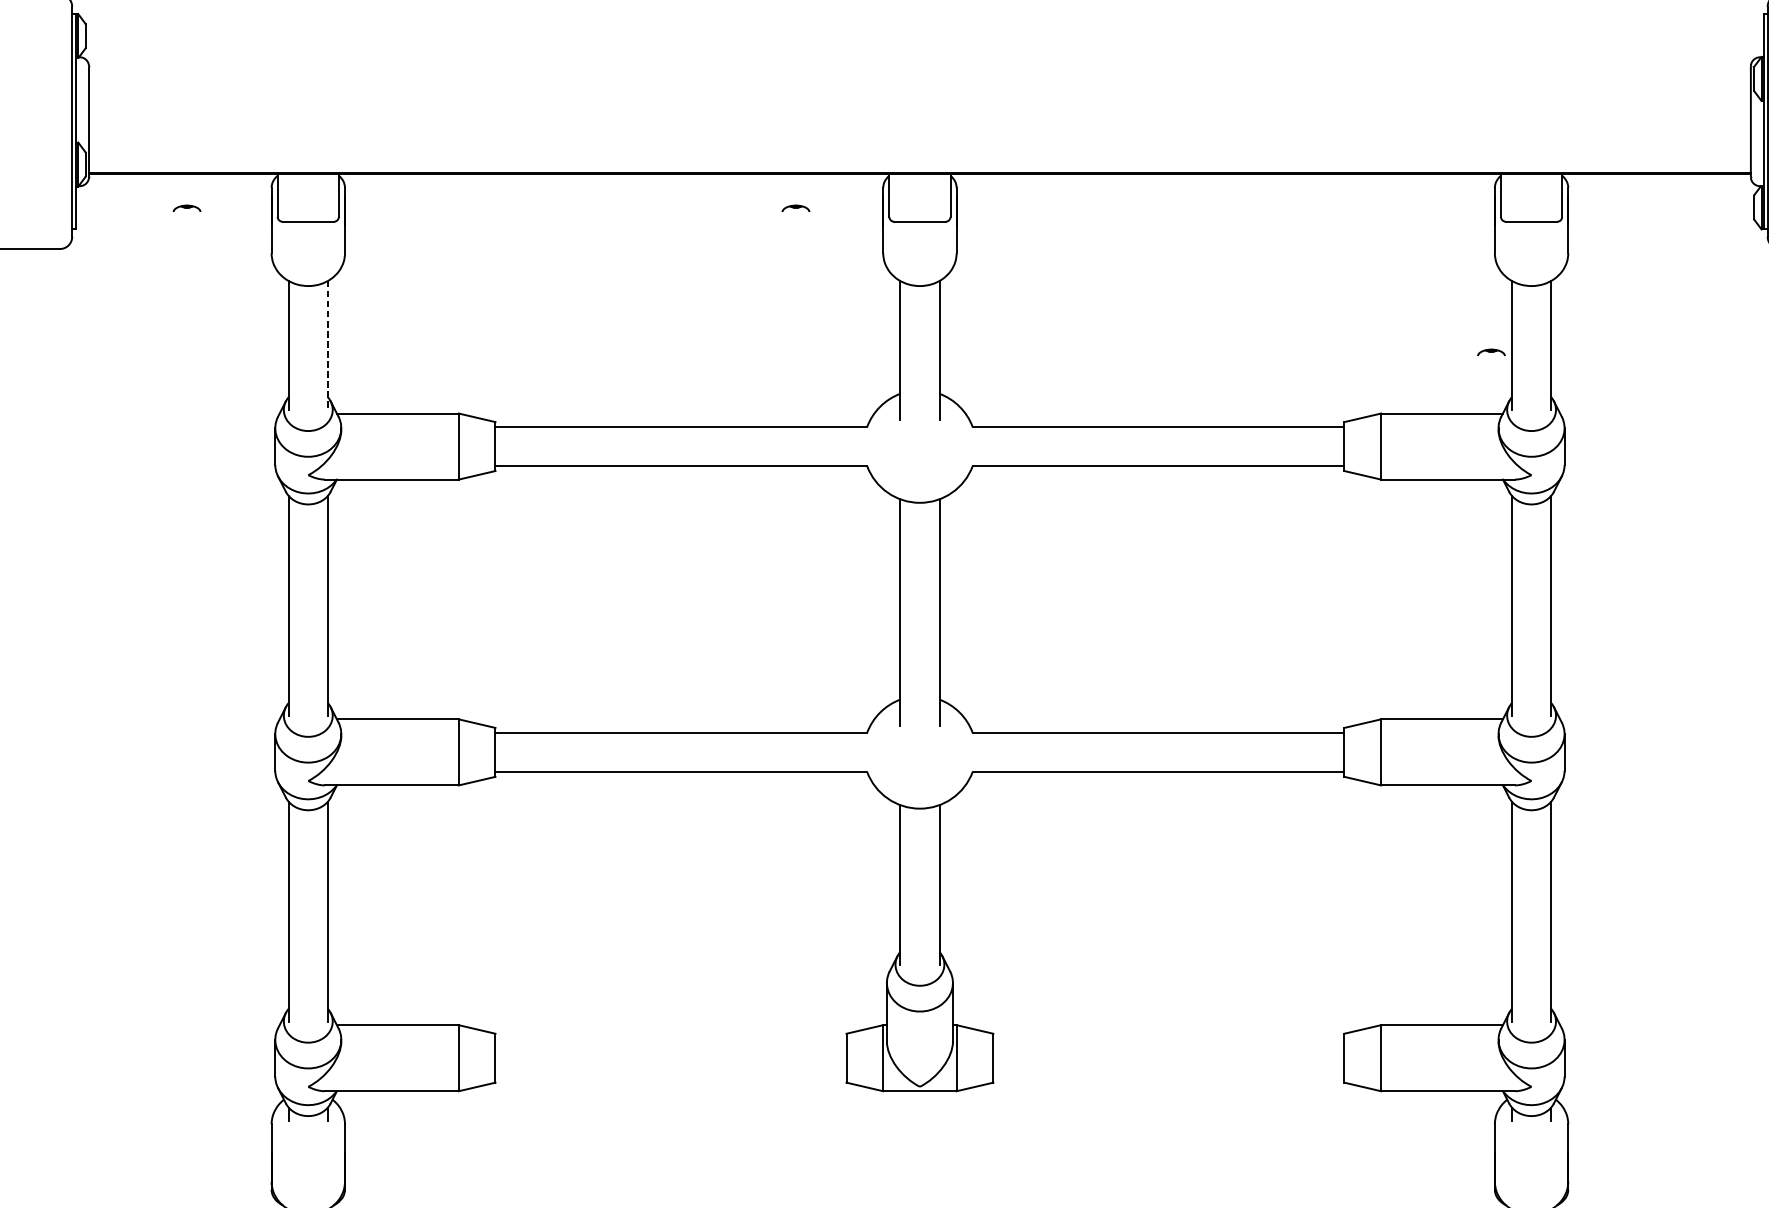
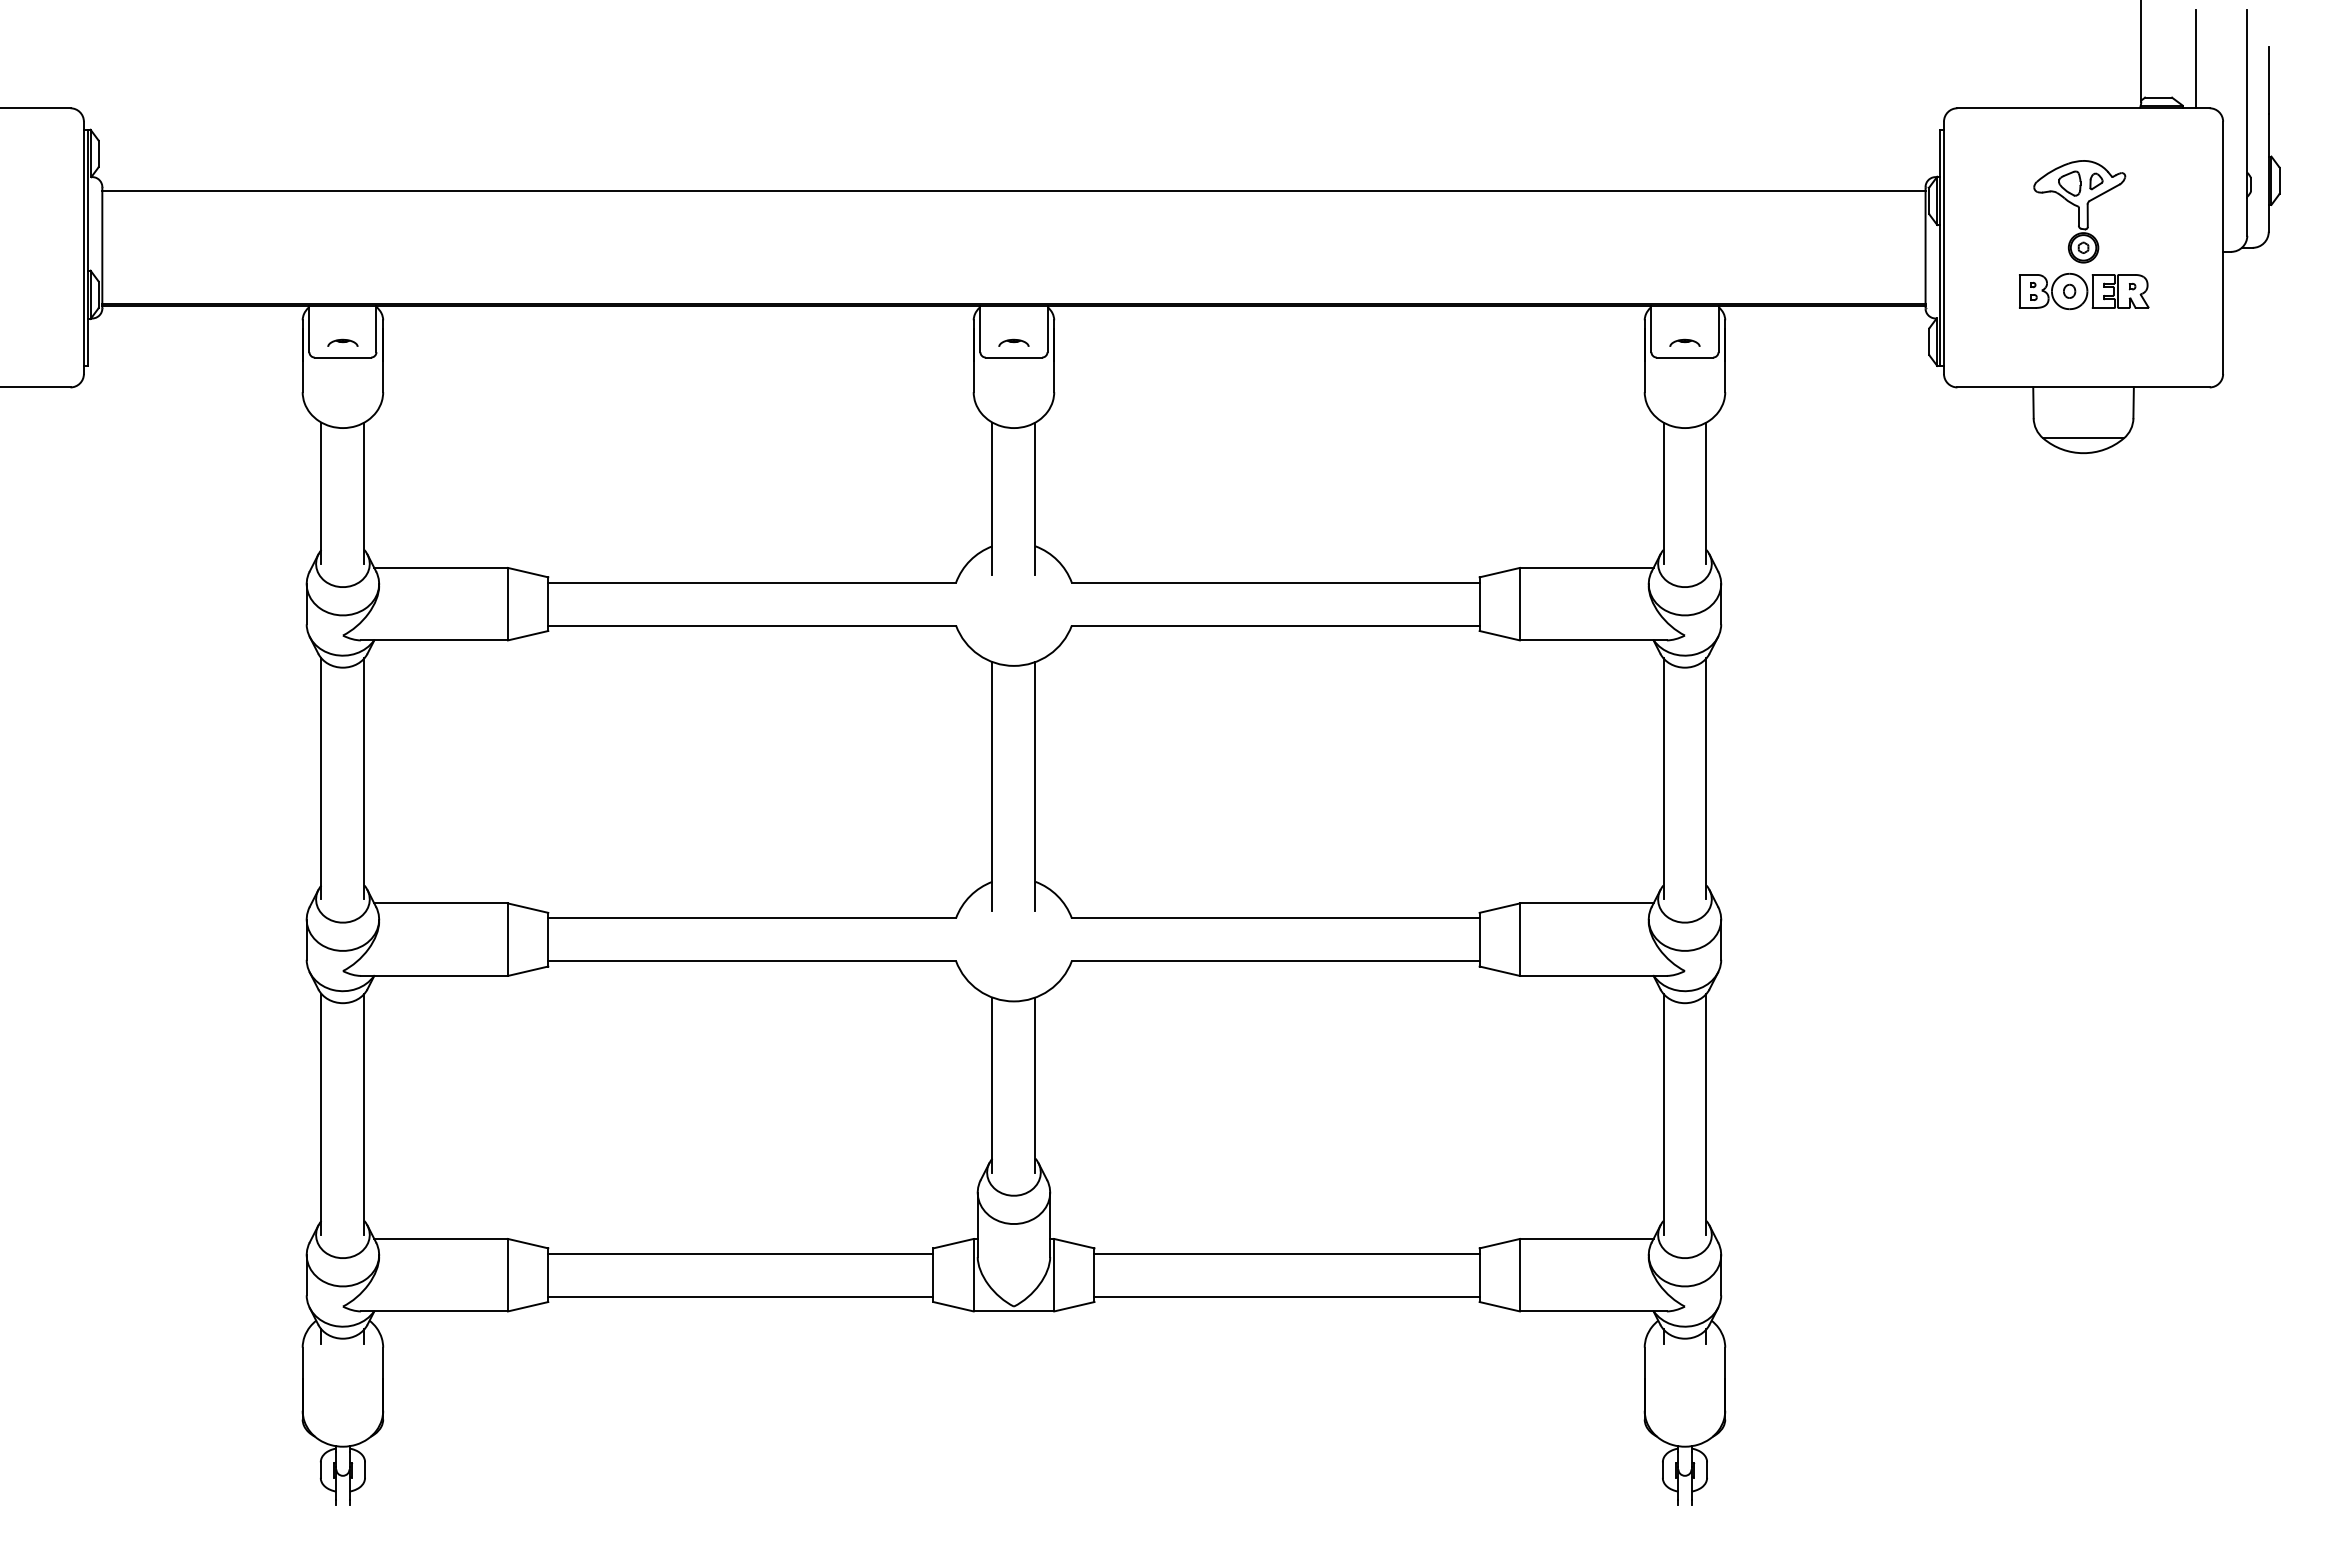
line: (919, 70) -> (1013, 191), added
part: (186, 208) -> (342, 342), moved
part: (795, 208) -> (1013, 342), moved
line: (327, 345) -> (364, 493), dashed -> solid
part: (1491, 352) -> (1684, 342), moved
line: (670, 1038) -> (740, 1253), added
line: (1168, 1038) -> (1286, 1253), added
line: (670, 1077) -> (740, 1296), added
line: (1168, 1077) -> (1286, 1296), added

